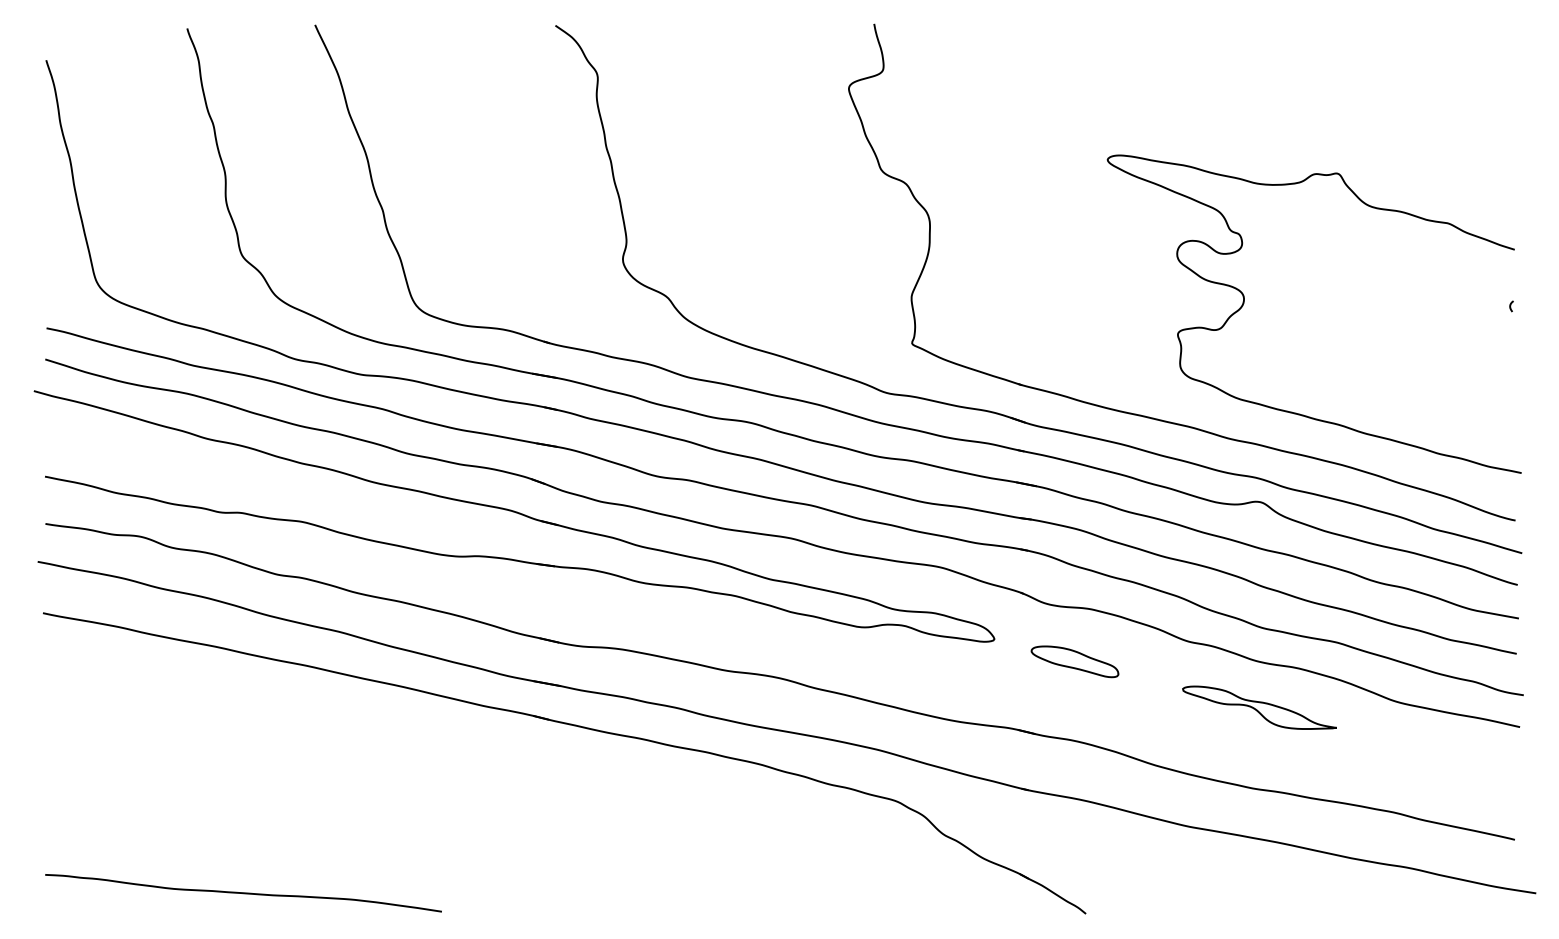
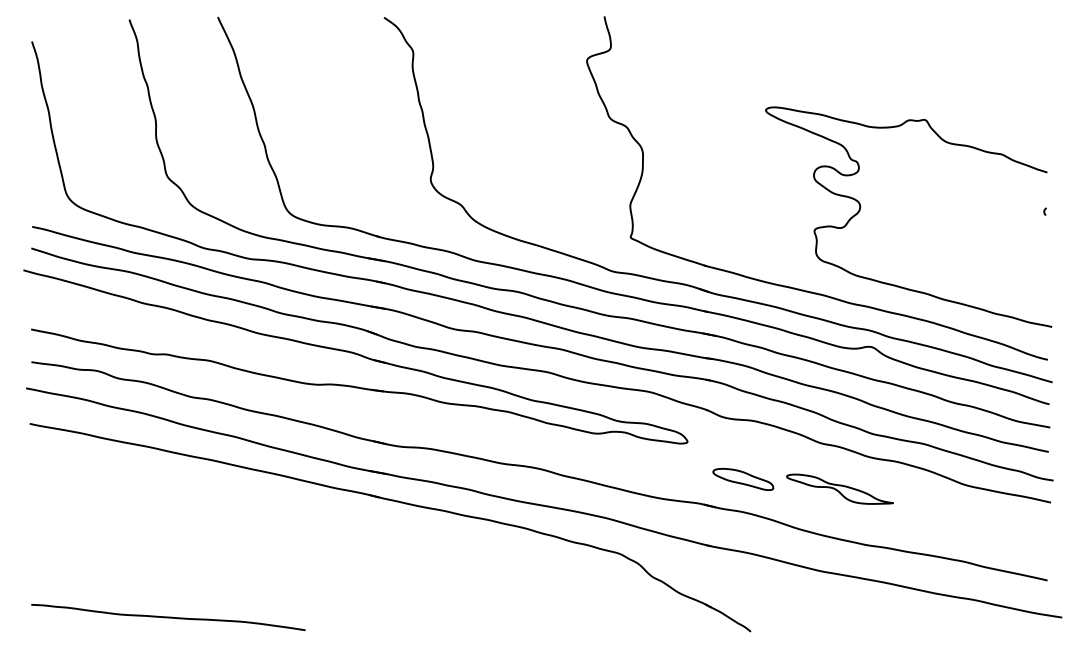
part: (1075, 661) -> (743, 479), moved
part: (1258, 706) -> (839, 488), moved

